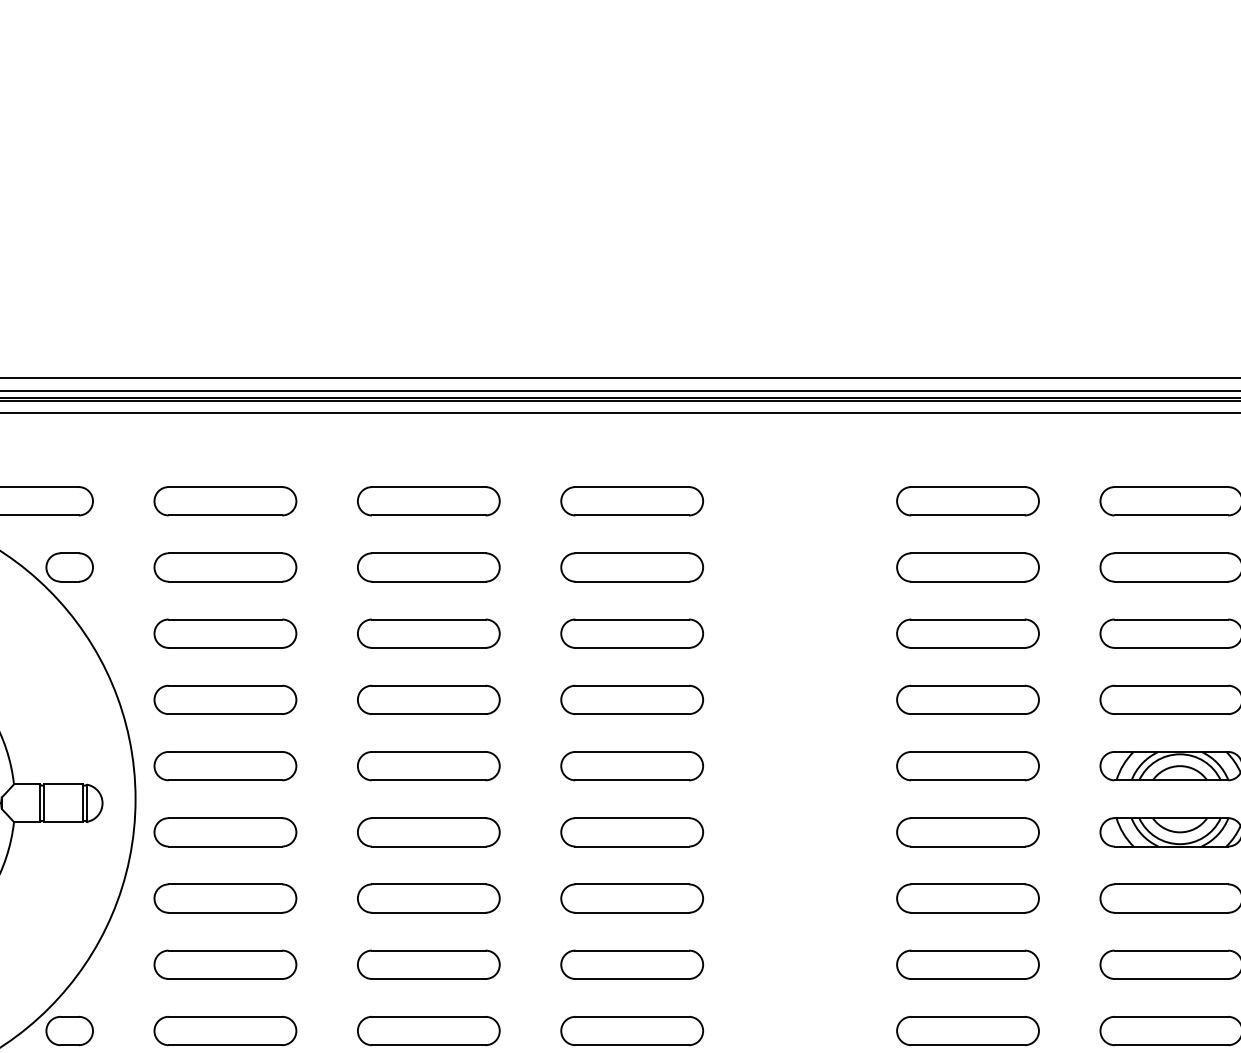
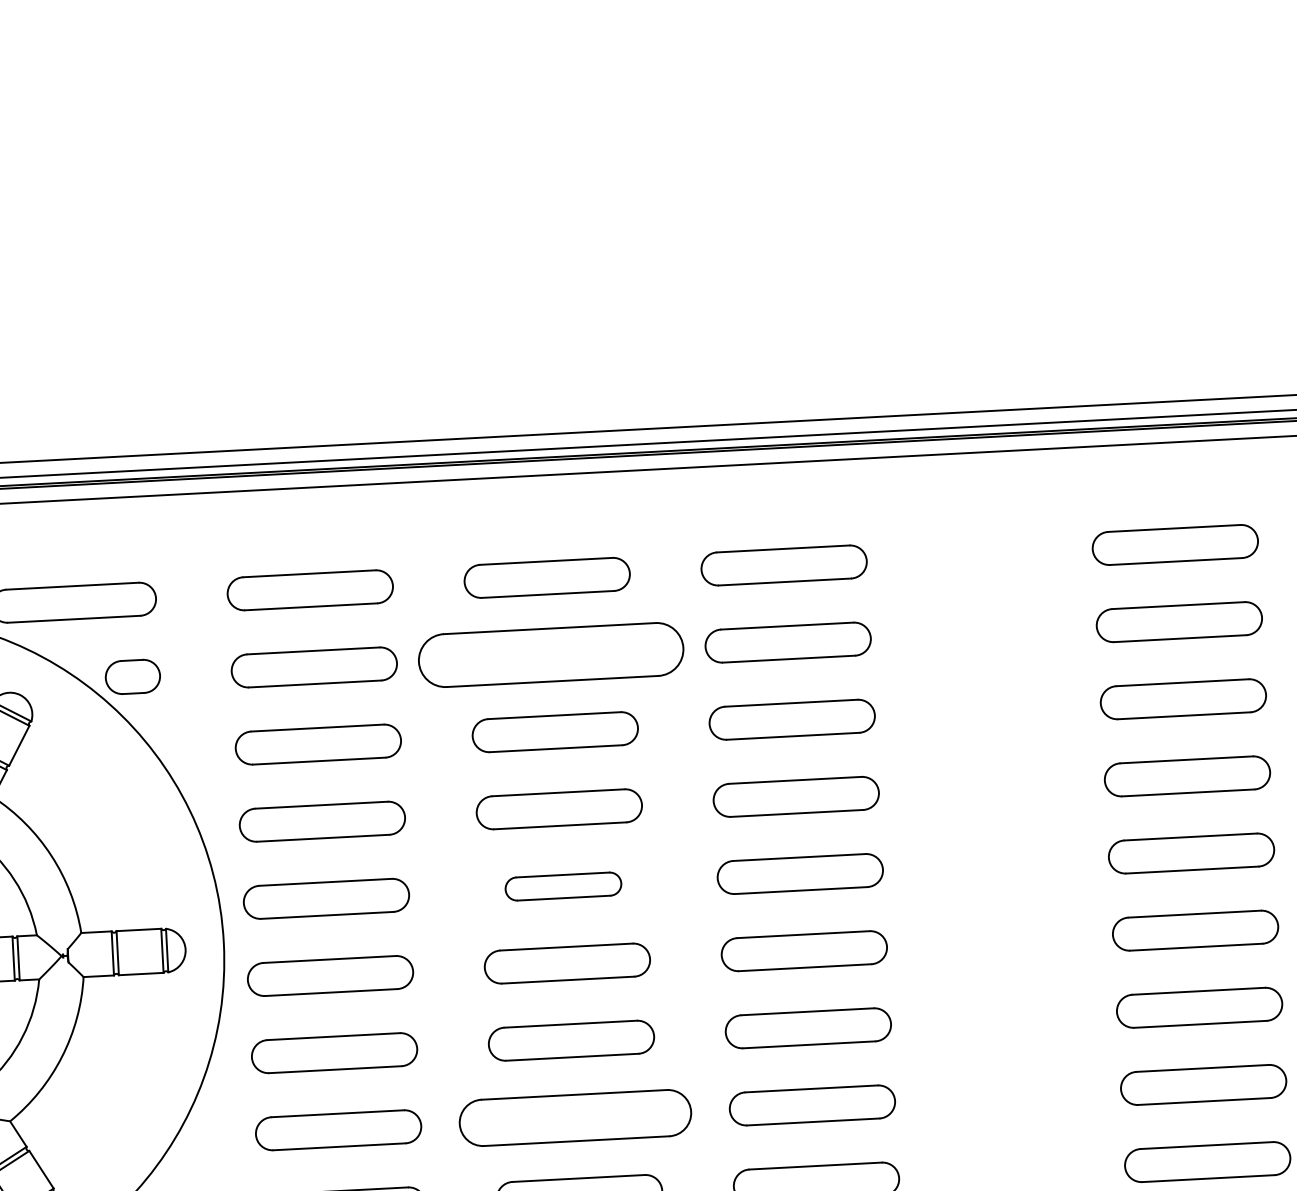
part: (428, 567) -> (550, 655), size x1.6
part: (428, 766) -> (563, 886), size x0.7
part: (428, 964) -> (575, 1117), size x1.4

